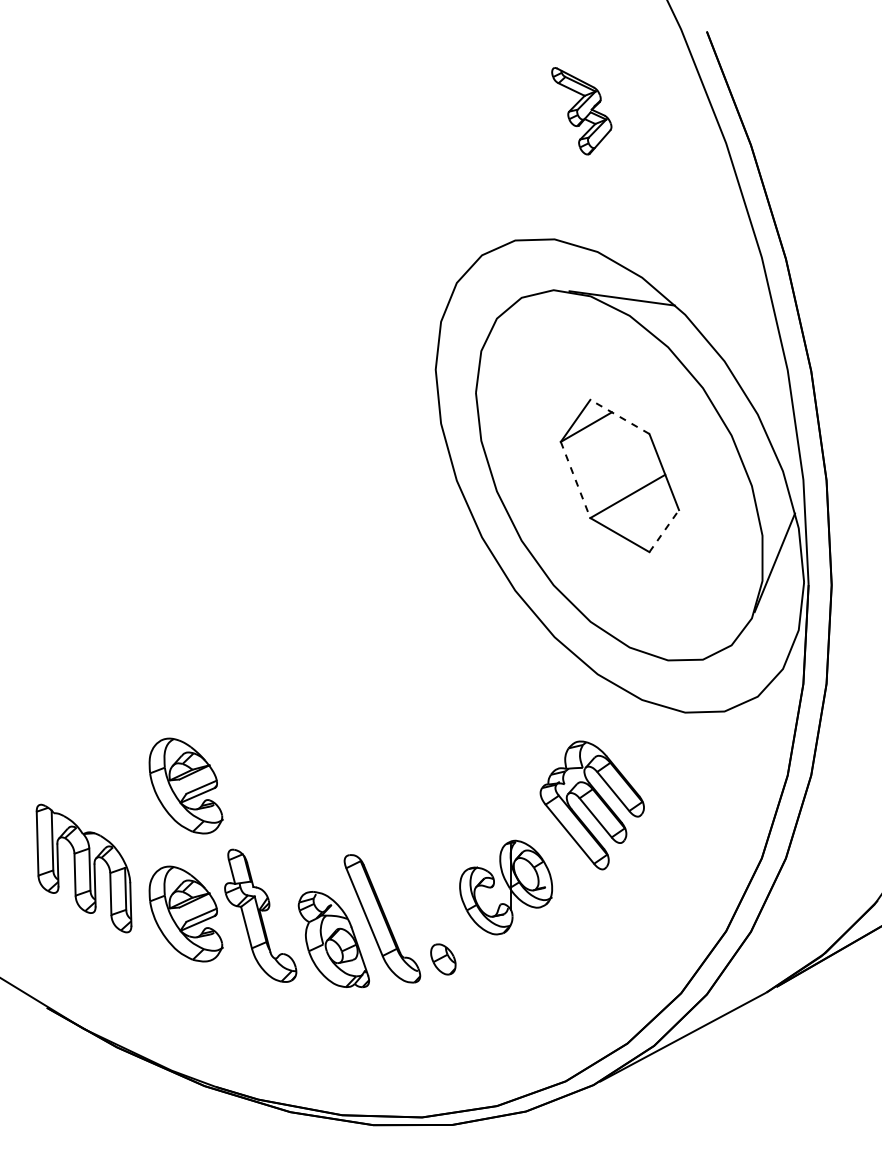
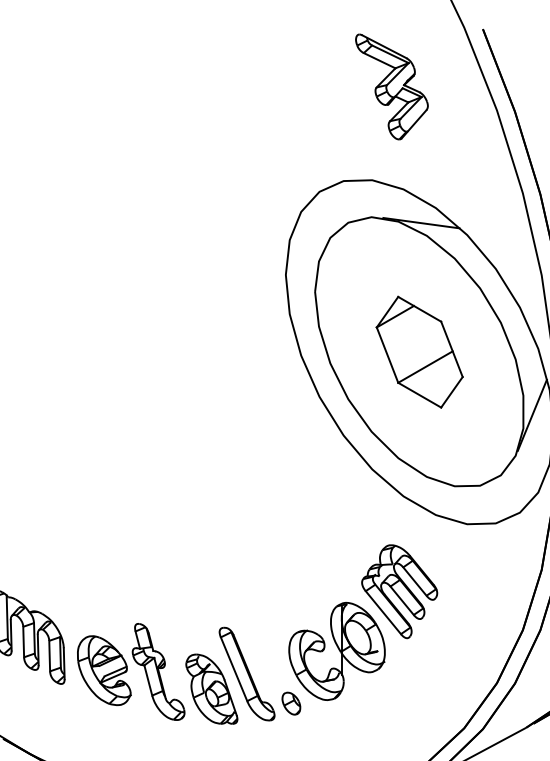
part: (581, 111) -> (391, 87), size x1.67
line: (619, 416) -> (419, 308), dashed -> solid
line: (575, 479) -> (387, 354), dashed -> solid
line: (664, 531) -> (452, 392), dashed -> solid
part: (185, 785) -> (103, 577), removed
part: (505, 887) -> (336, 651), size x1.43

